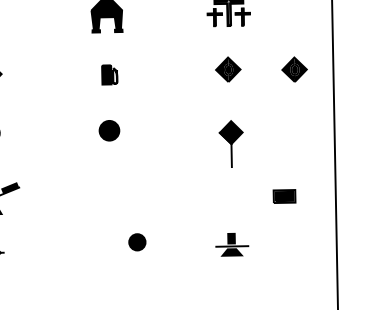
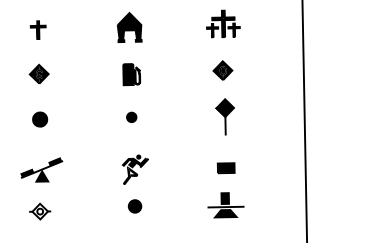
part: (294, 69) -> (273, 70), removed
part: (109, 74) -> (131, 74), size x1.43
part: (109, 129) -> (131, 116), size x0.62
part: (230, 143) -> (224, 116), moved
part: (283, 196) -> (225, 168), moved
part: (113, 198) -> (134, 169), added
part: (136, 242) -> (134, 206), moved
part: (231, 245) -> (225, 205), size x1.43

